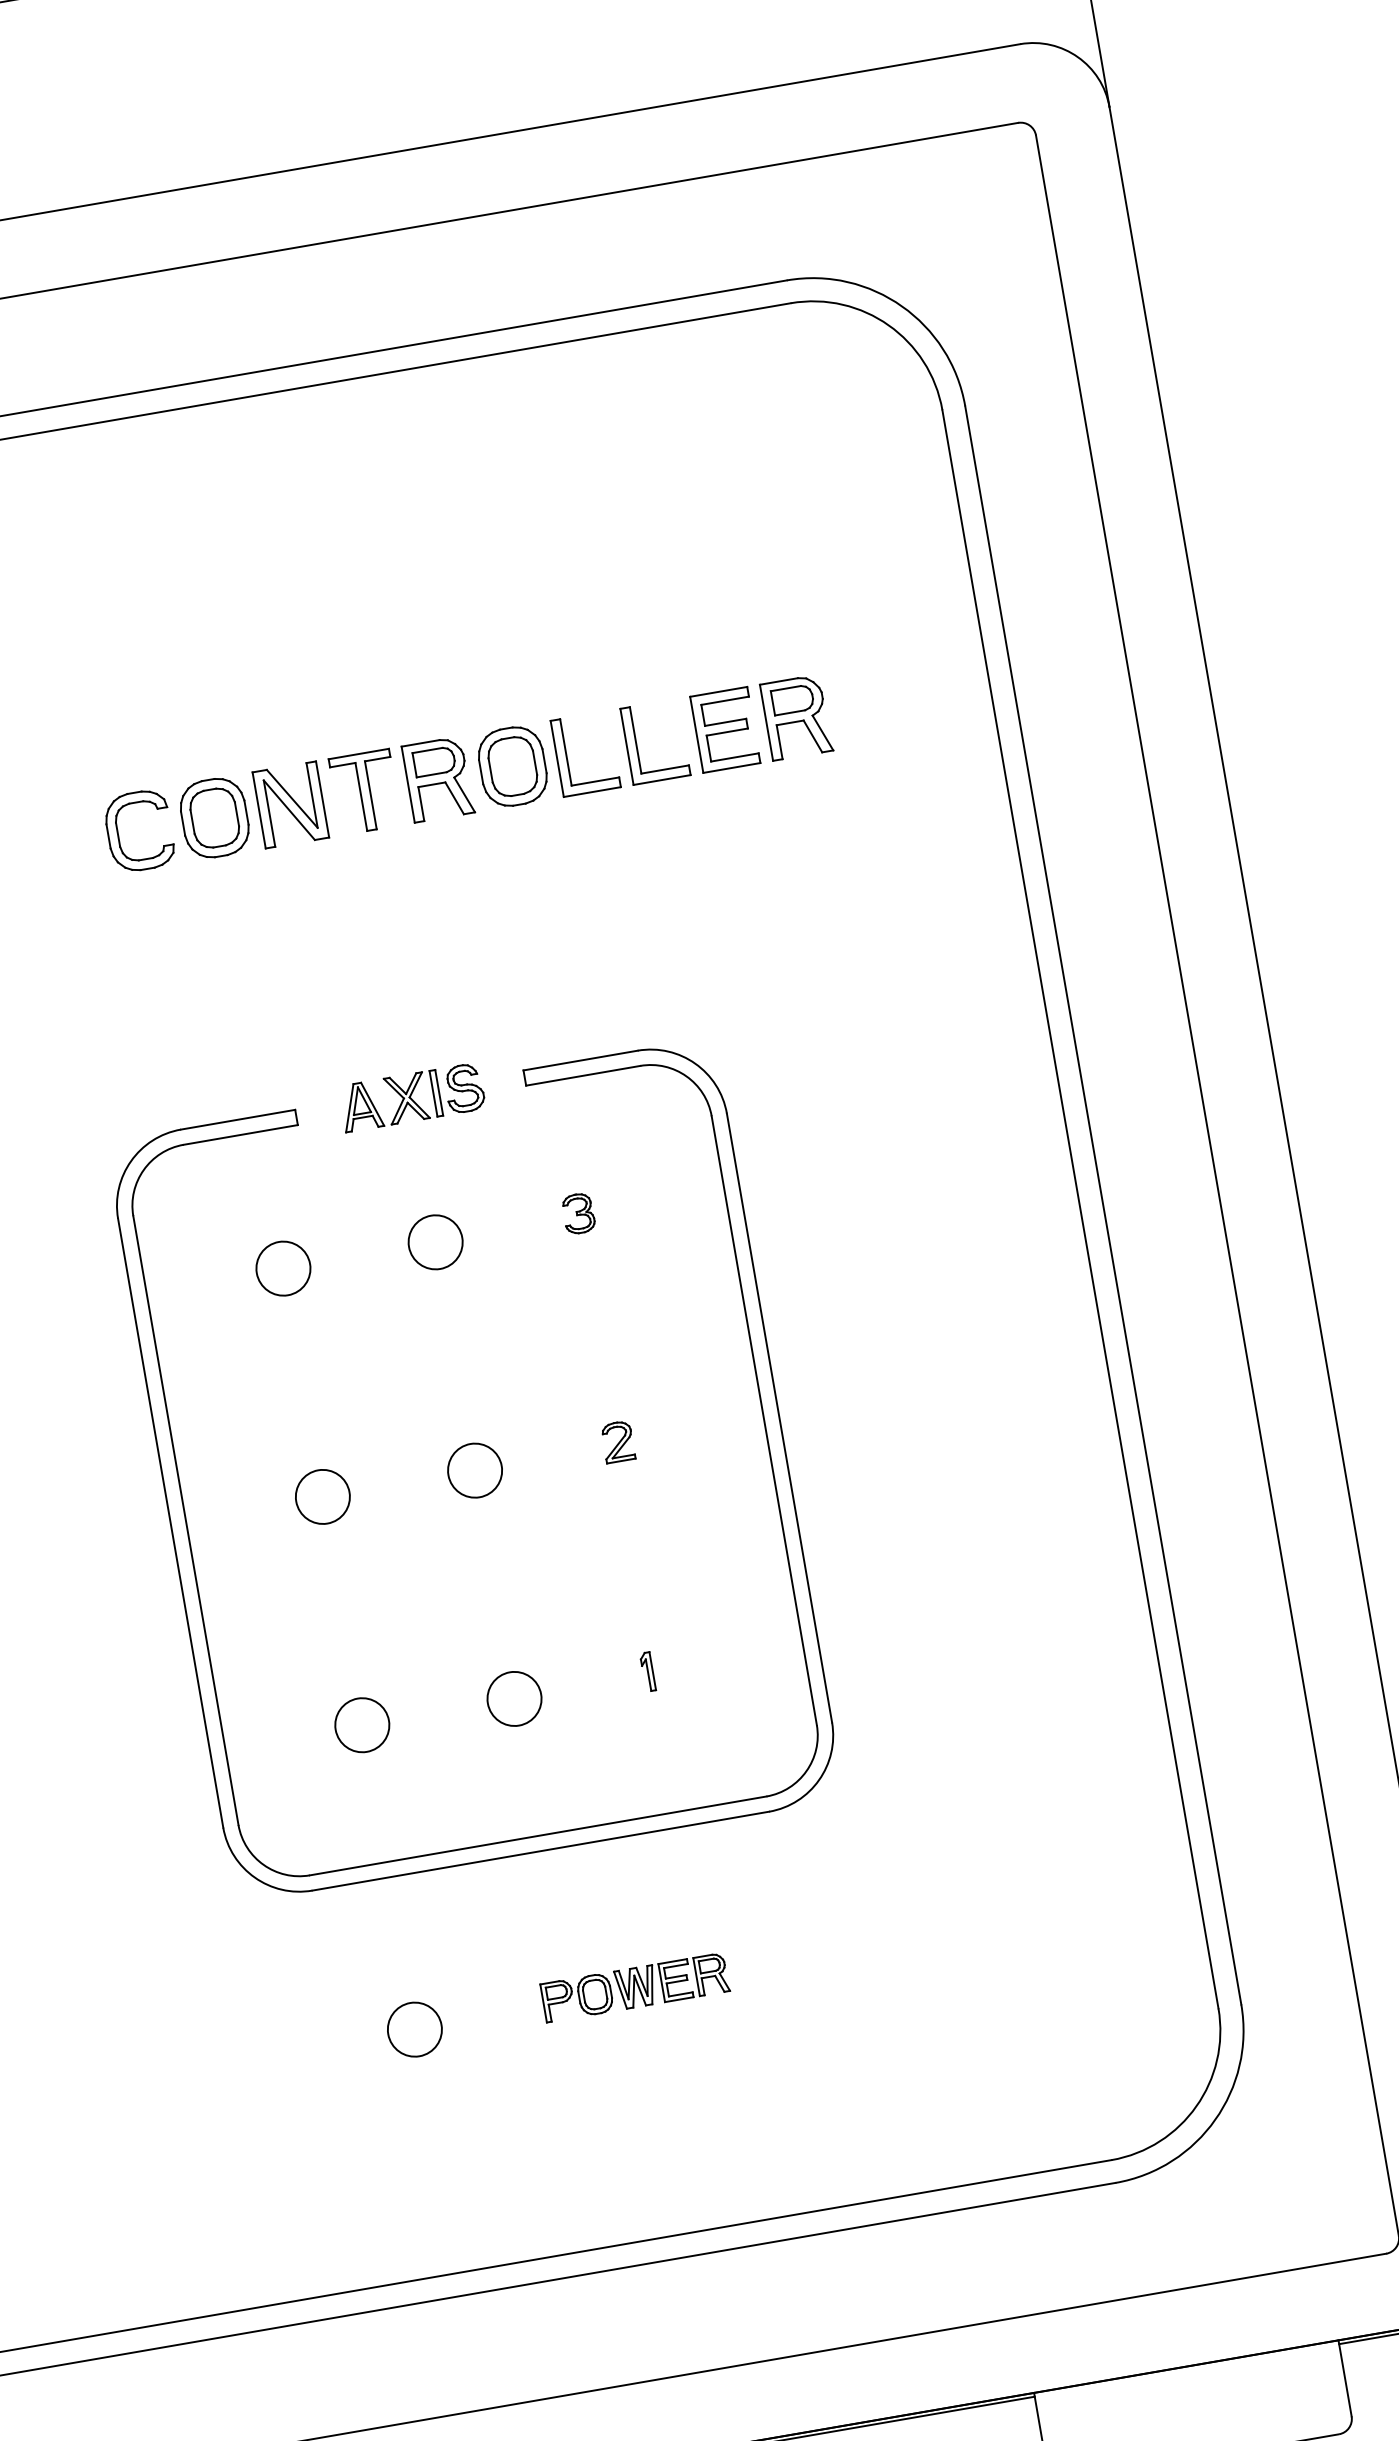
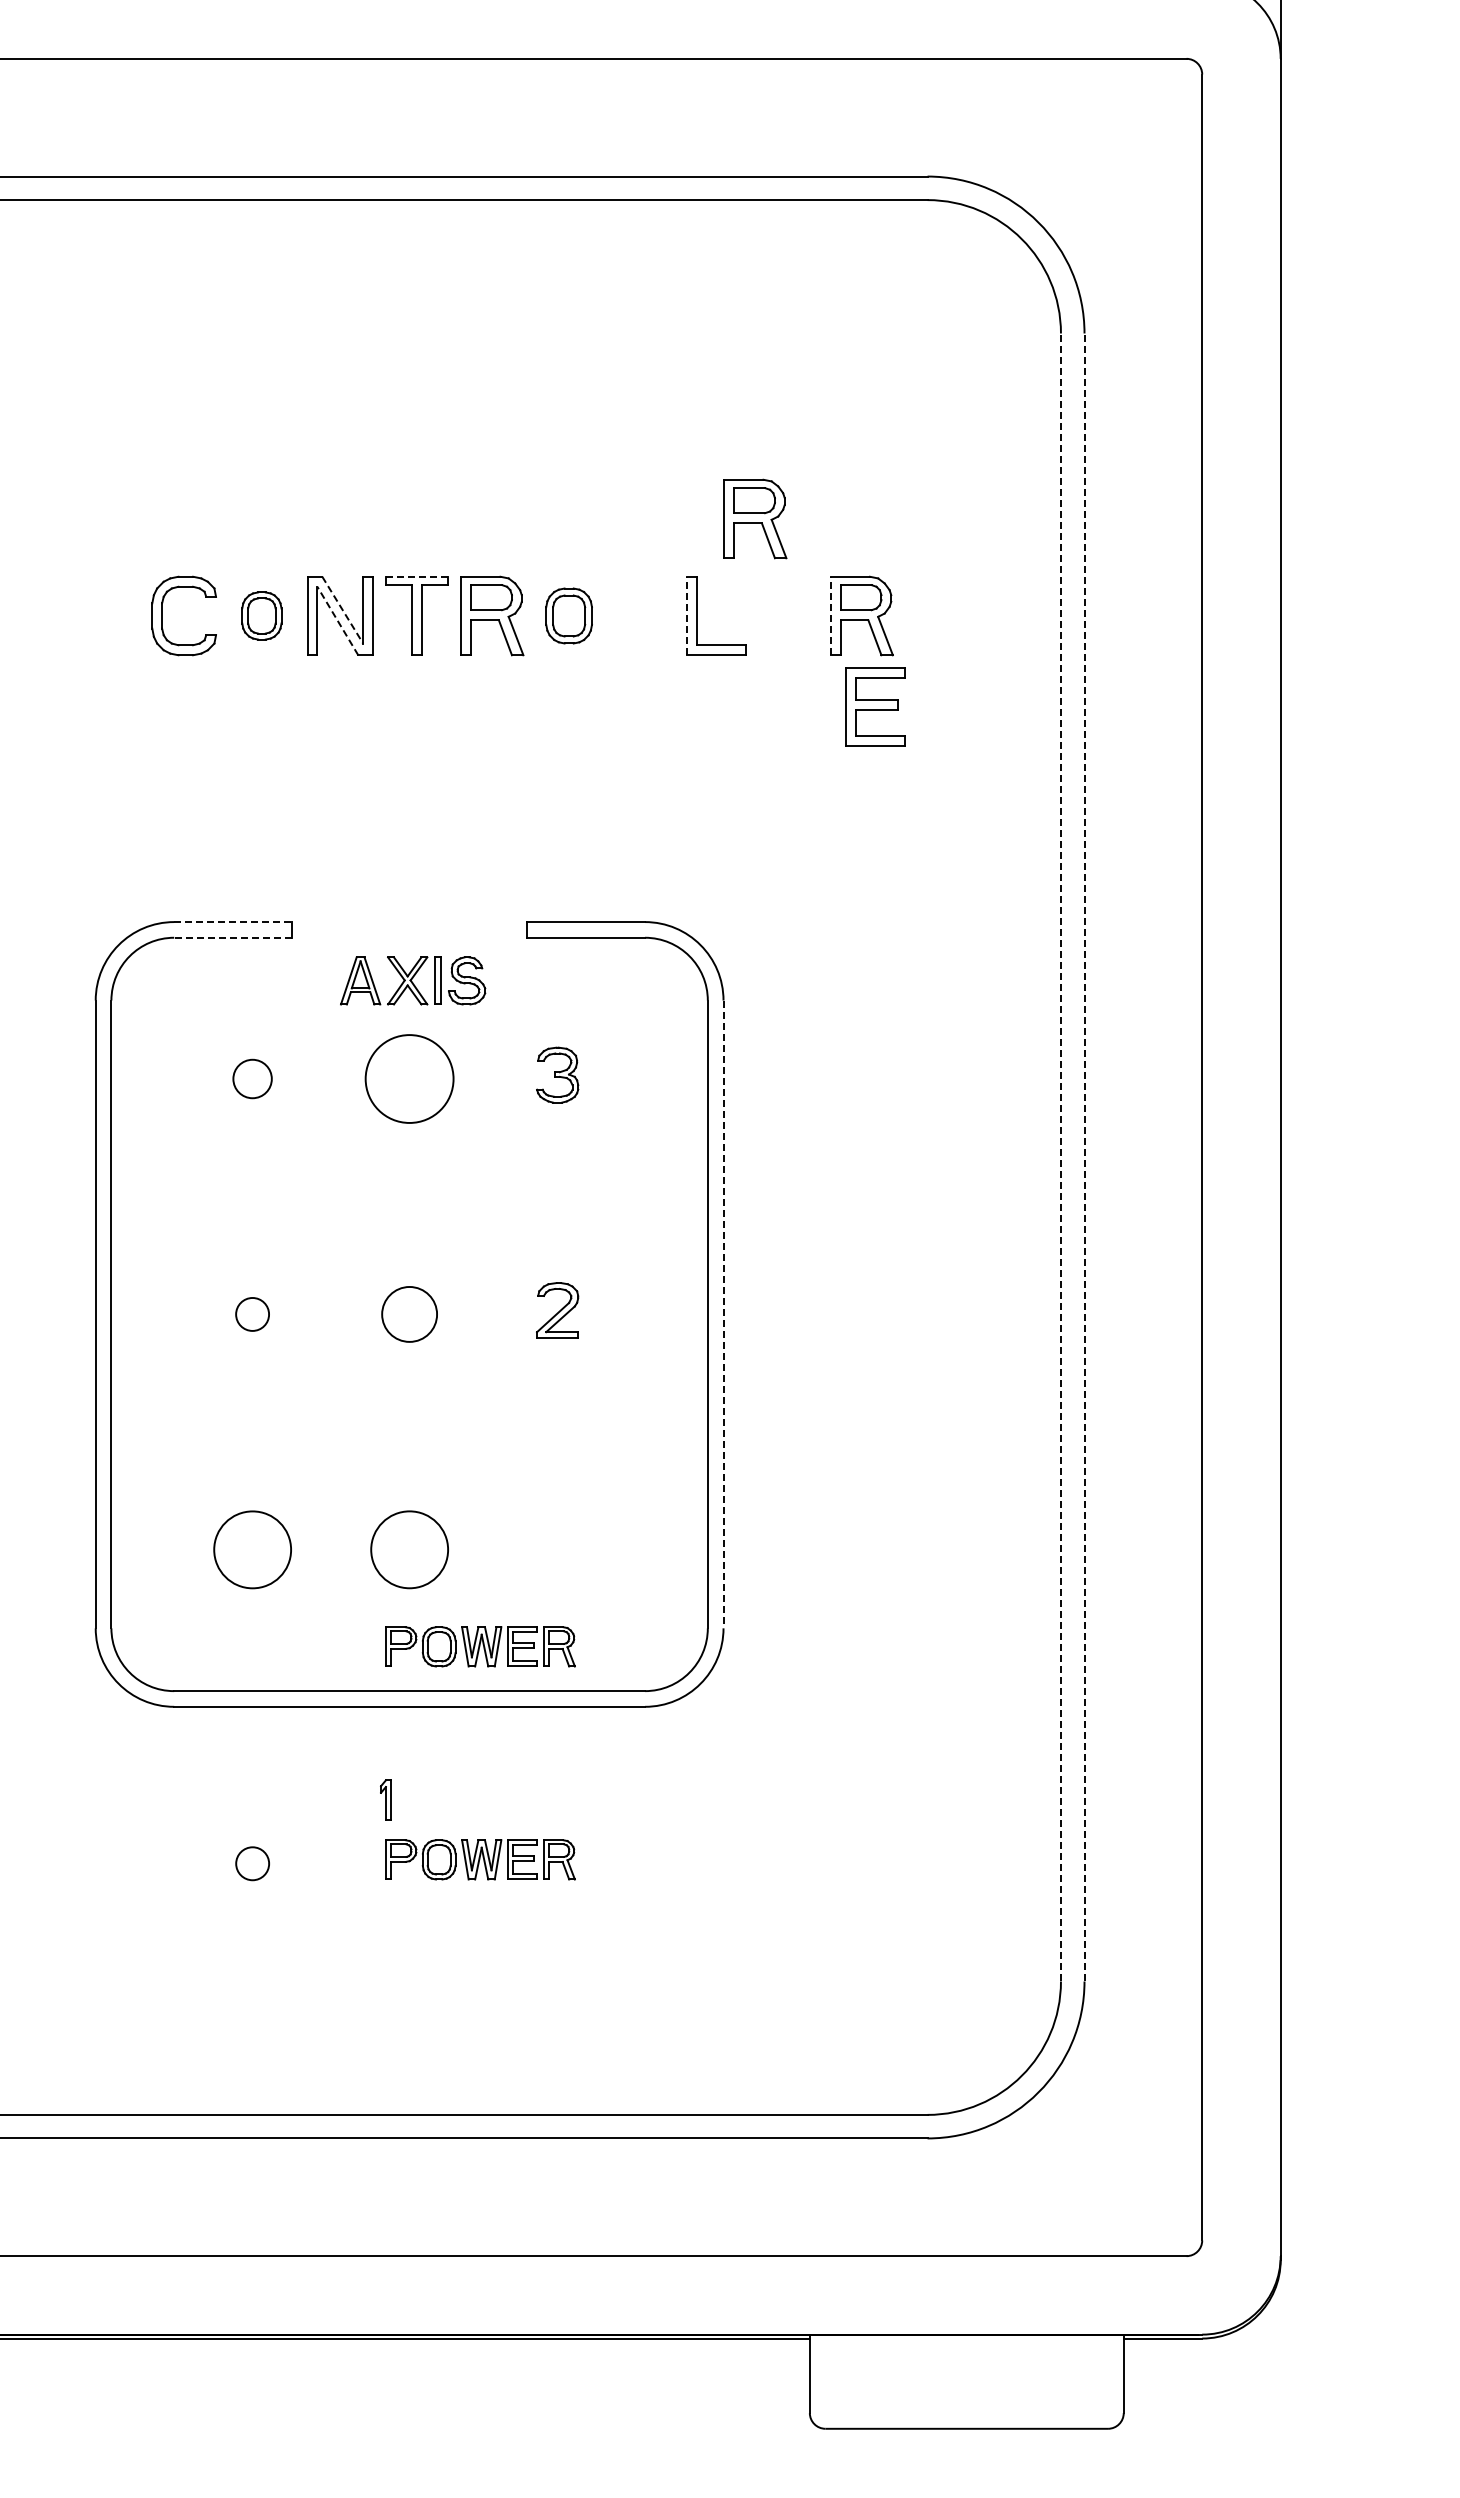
part: (677, 640) -> (755, 518), added
line: (766, 722) -> (830, 615), solid -> dashed
part: (725, 729) -> (875, 706), moved
line: (626, 746) -> (686, 615), solid -> dashed
line: (359, 753) -> (417, 576), solid -> dashed
part: (567, 756) -> (625, 615), removed
part: (512, 766) -> (568, 615), size x0.7
line: (293, 799) -> (343, 610), solid -> dashed
line: (289, 810) -> (337, 621), solid -> dashed
part: (214, 817) -> (261, 615), size x0.6
part: (412, 1097) -> (413, 980), moved
line: (238, 1120) -> (233, 922), solid -> dashed
line: (241, 1134) -> (233, 937), solid -> dashed
line: (1103, 1205) -> (1084, 1157), solid -> dashed
line: (1079, 1209) -> (1060, 1157), solid -> dashed
part: (578, 1213) -> (557, 1074), size x1.4
circle: (435, 1241) -> (409, 1078), size x1.6
circle: (283, 1268) -> (252, 1078), size x0.7
line: (779, 1418) -> (723, 1314), solid -> dashed
part: (617, 1442) -> (557, 1310), size x1.4
circle: (322, 1497) -> (252, 1314), size x0.6
part: (647, 1671) -> (385, 1799), moved
circle: (514, 1698) -> (409, 1549), size x1.4
circle: (362, 1724) -> (252, 1549), size x1.4
part: (599, 1780) -> (480, 1646), added
circle: (414, 2029) -> (252, 1863), size x0.6

